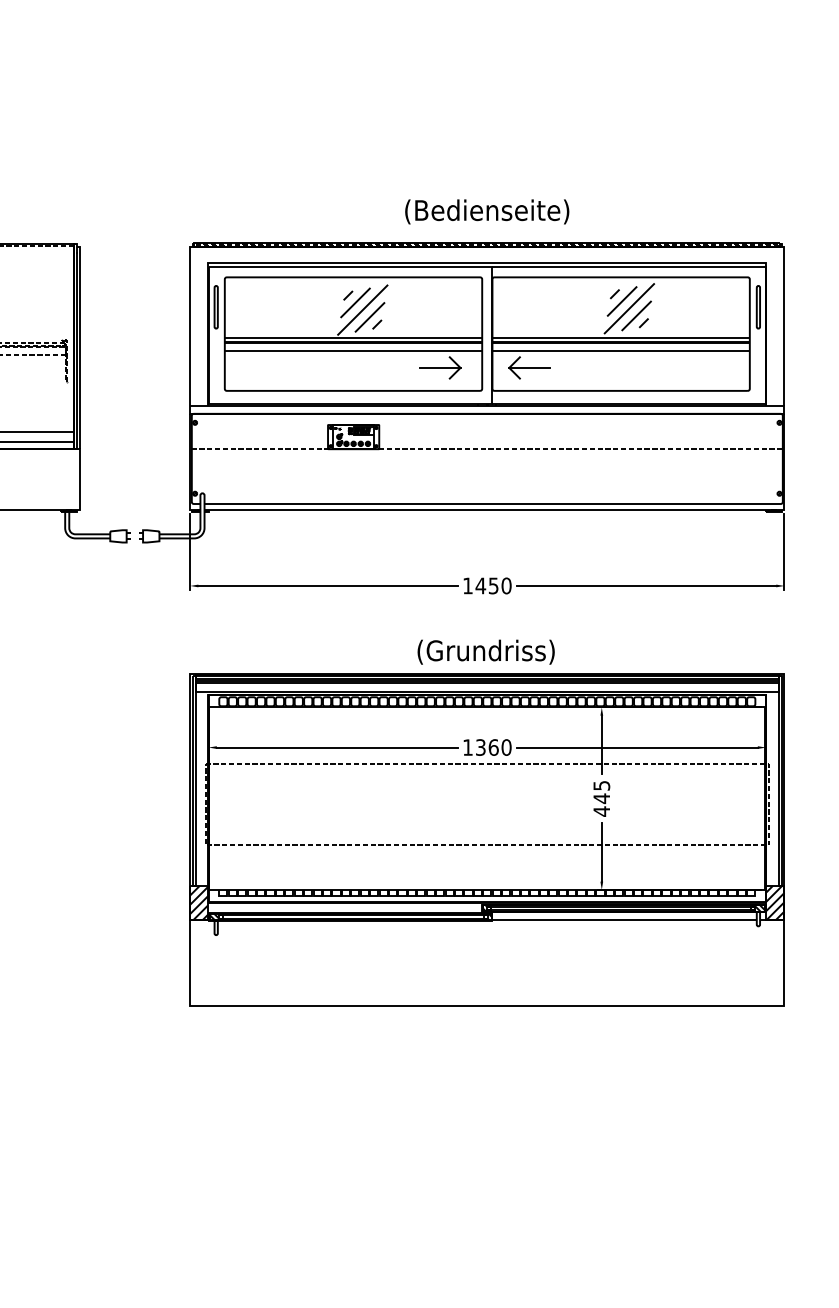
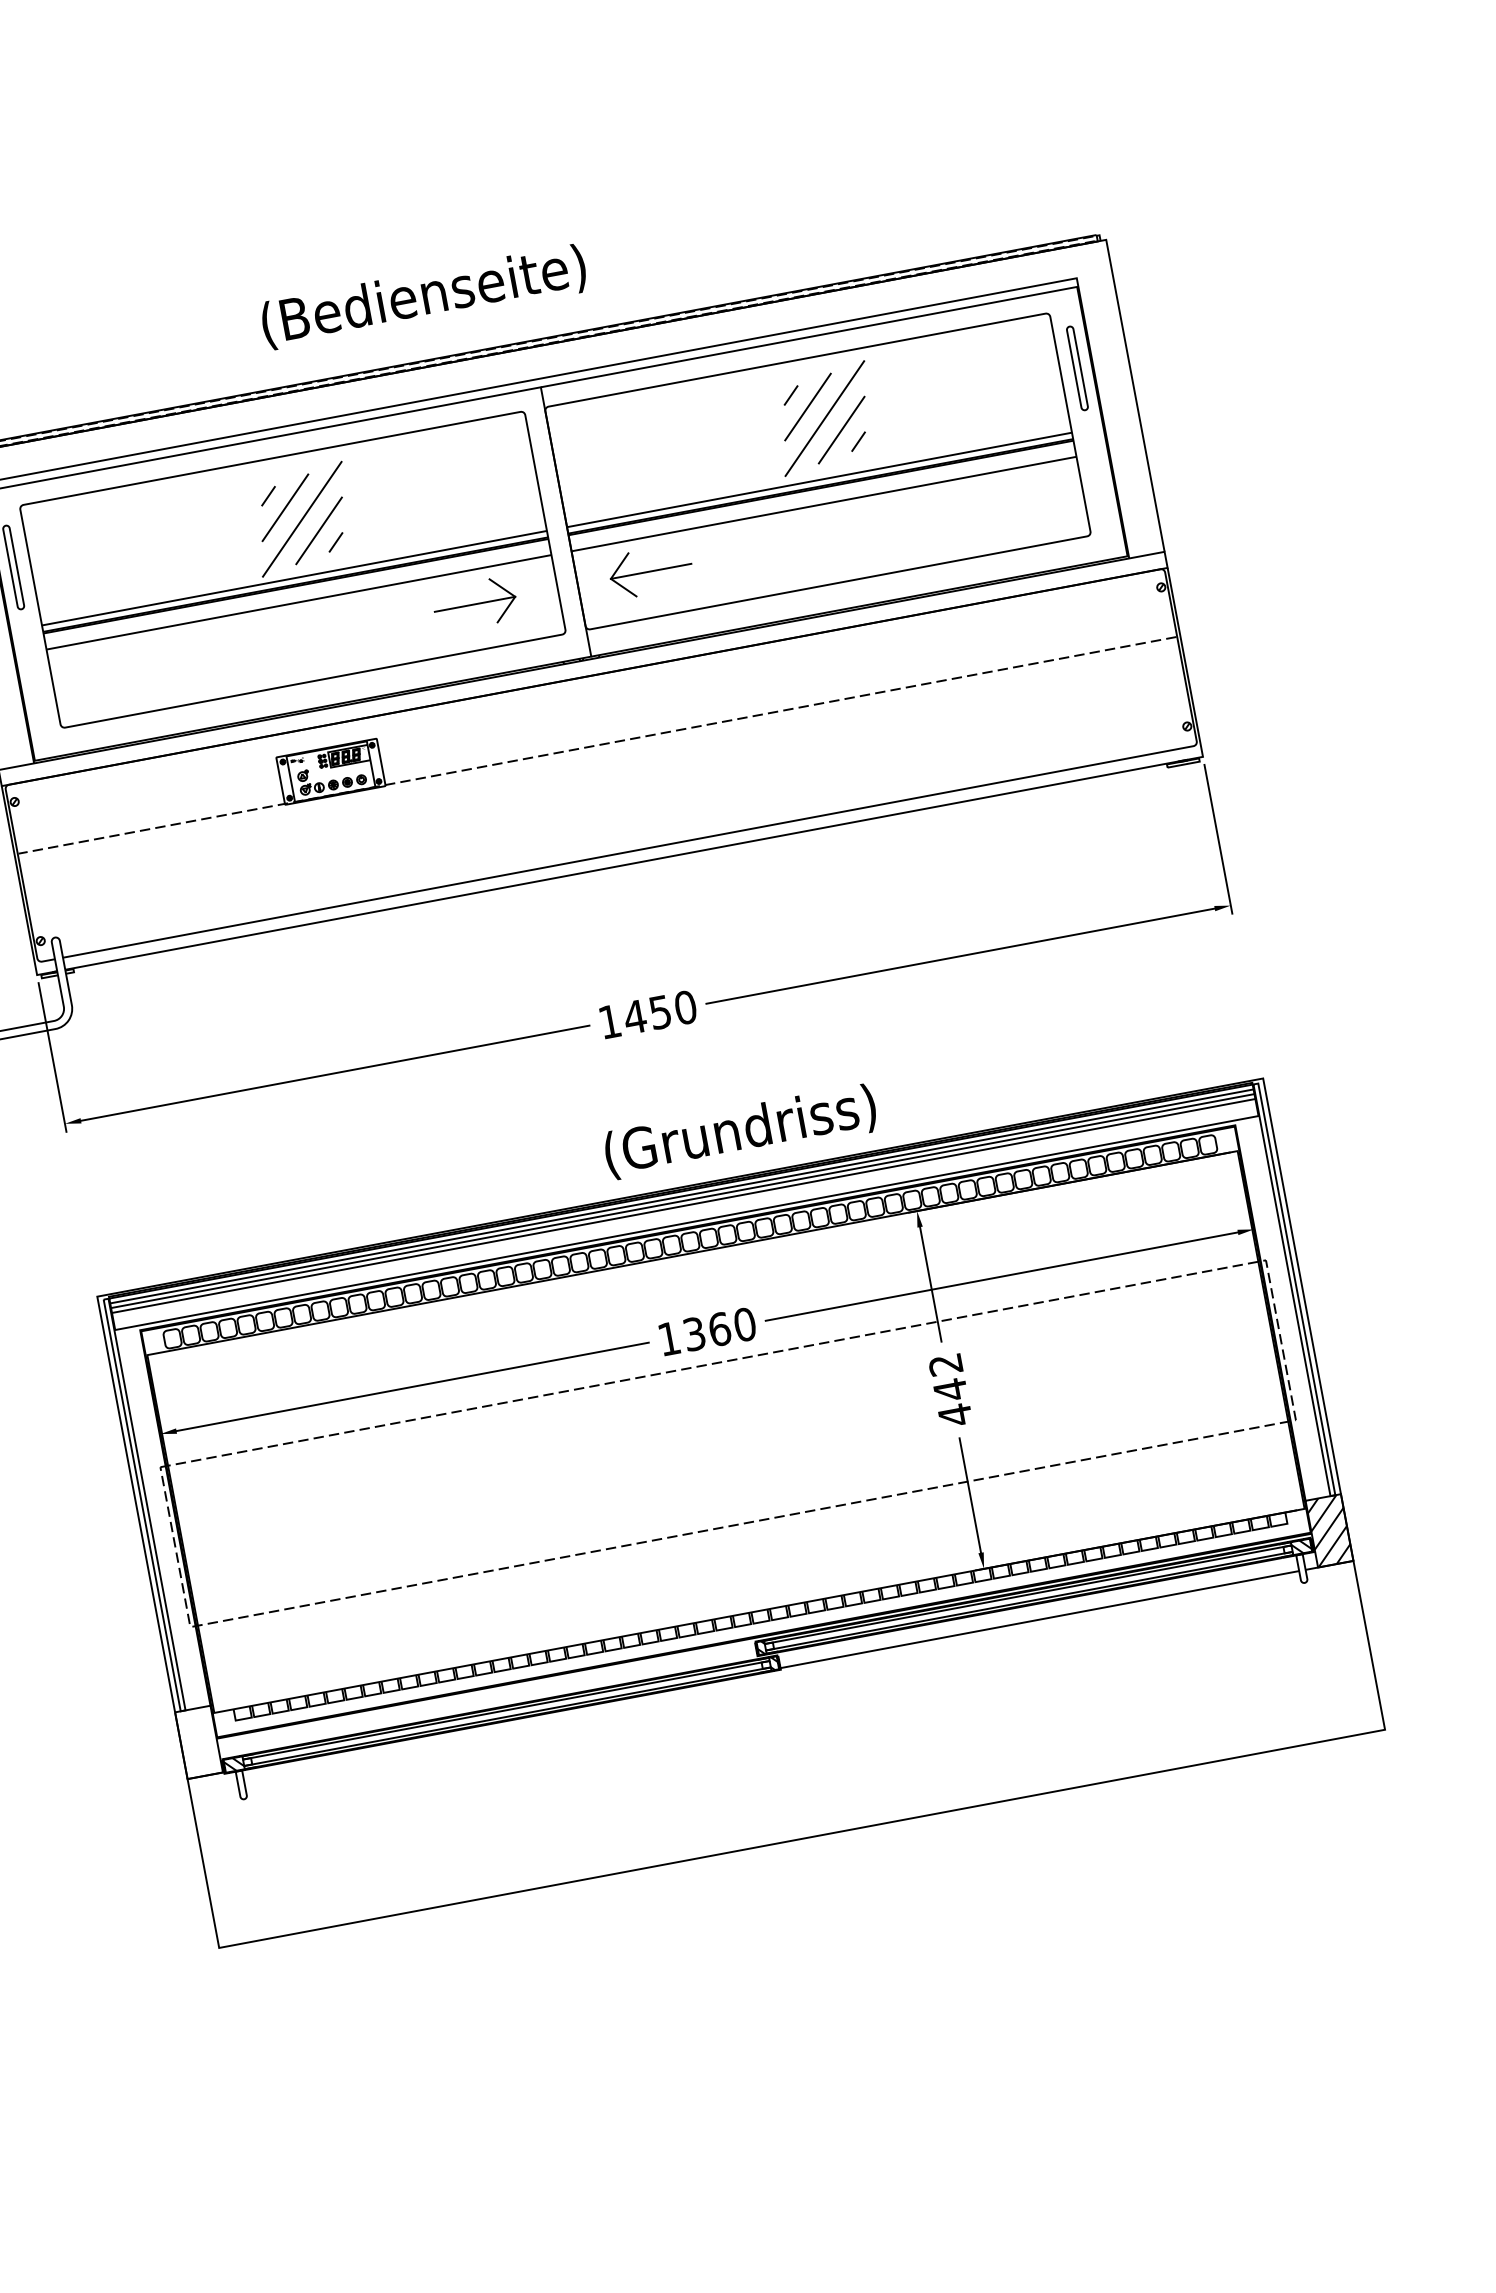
text: (487, 211) -> (424, 296), moved
text: (485, 651) -> (738, 1130), moved
text: (601, 785) -> (945, 1364), 445 -> 442
hatch: (199, 902) -> (199, 1741), removed

